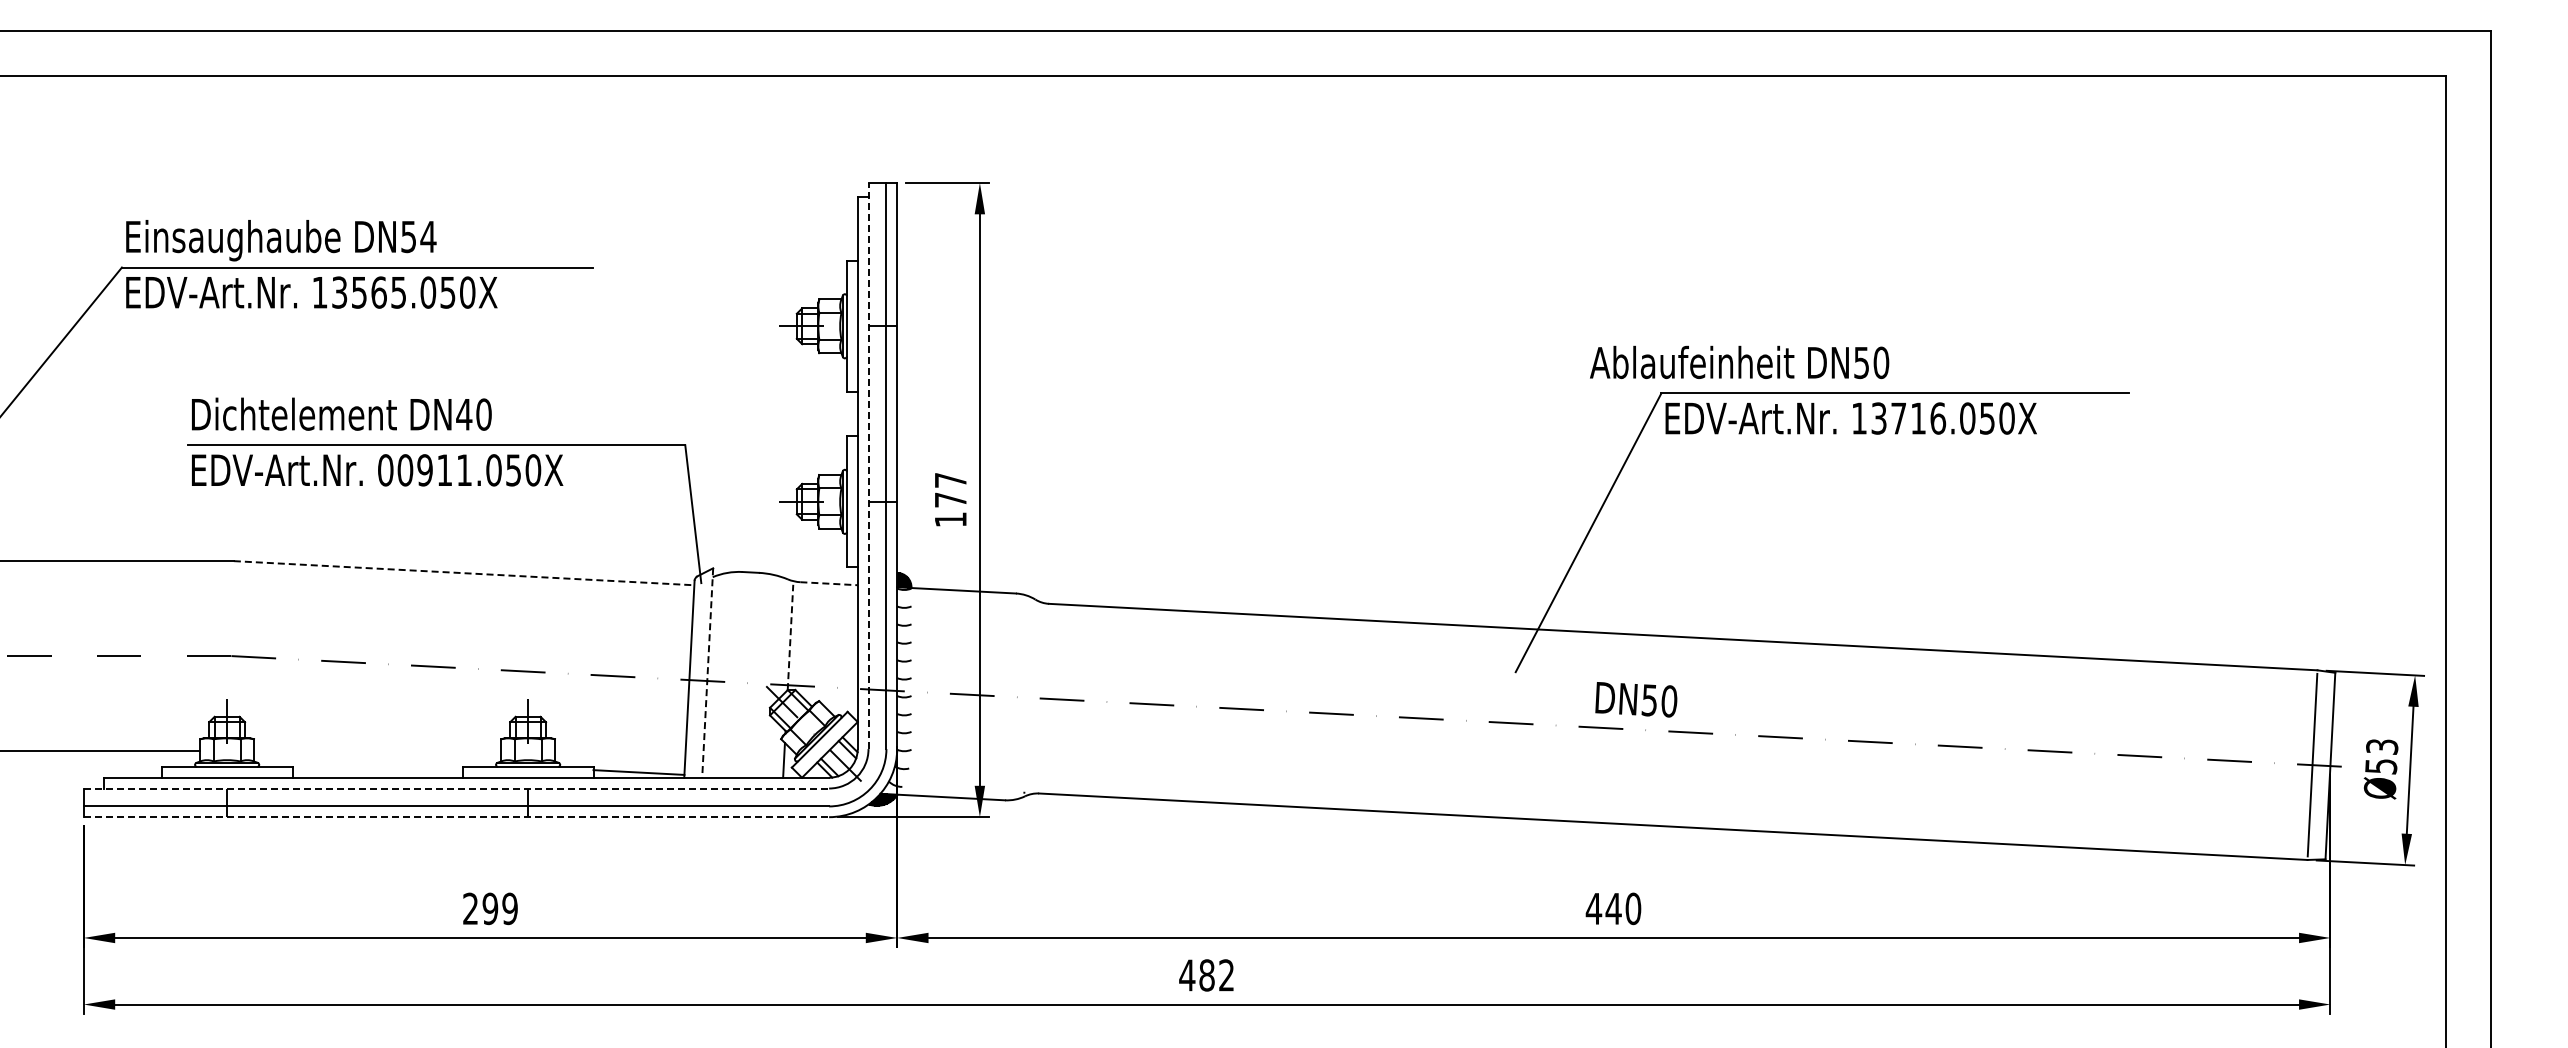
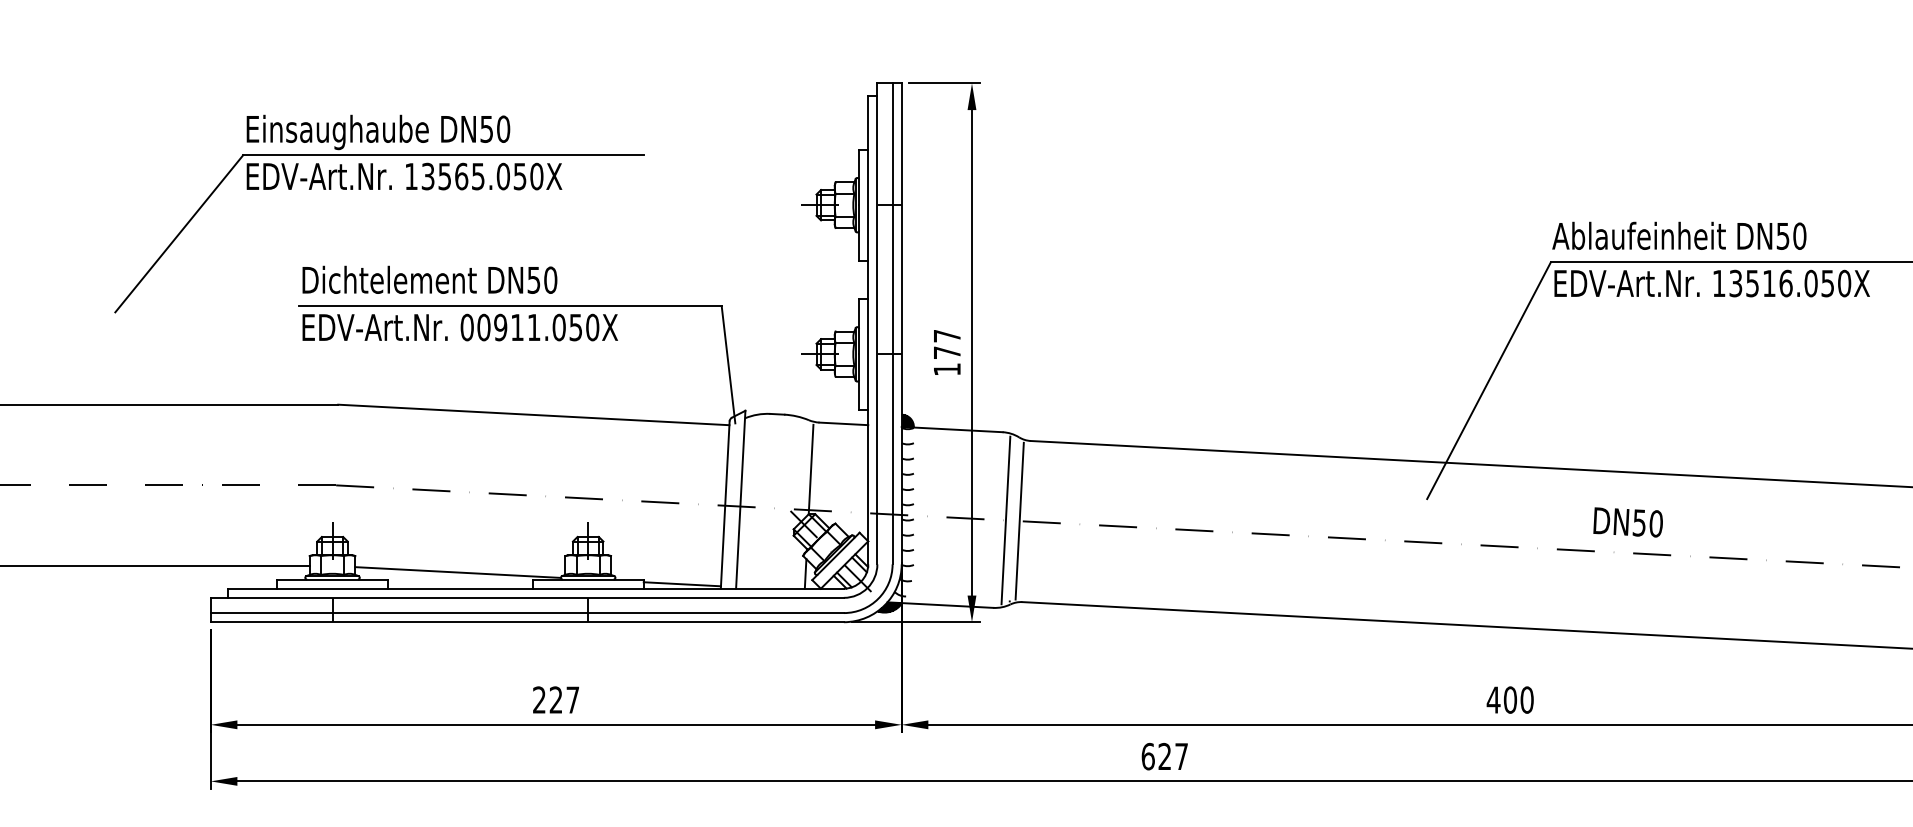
text: (428, 236) -> (503, 128), DN54 -> DN50
text: (1739, 362) -> (1679, 235), moved
text: (464, 414) -> (534, 280), DN40 -> DN50
text: (1898, 418) -> (1752, 283), 13716.050X -> 13516.050X
line: (868, 465) -> (877, 323), dashed -> solid
line: (464, 573) -> (534, 415), dashed -> solid
line: (829, 583) -> (844, 423), dashed -> solid
line: (790, 637) -> (811, 469), dashed -> solid
line: (707, 673) -> (740, 500), dashed -> solid
line: (1019, 697) -> (1005, 520), added
line: (1035, 698) -> (1019, 521), added
text: (1636, 699) -> (1628, 522), moved
line: (375, 758) -> (458, 572), added
line: (456, 788) -> (527, 597), dashed -> solid
line: (456, 817) -> (527, 622), dashed -> solid
text: (499, 908) -> (563, 699), 299 -> 227
text: (1613, 908) -> (1510, 699), 440 -> 400
text: (1206, 975) -> (1164, 756), 482 -> 627

